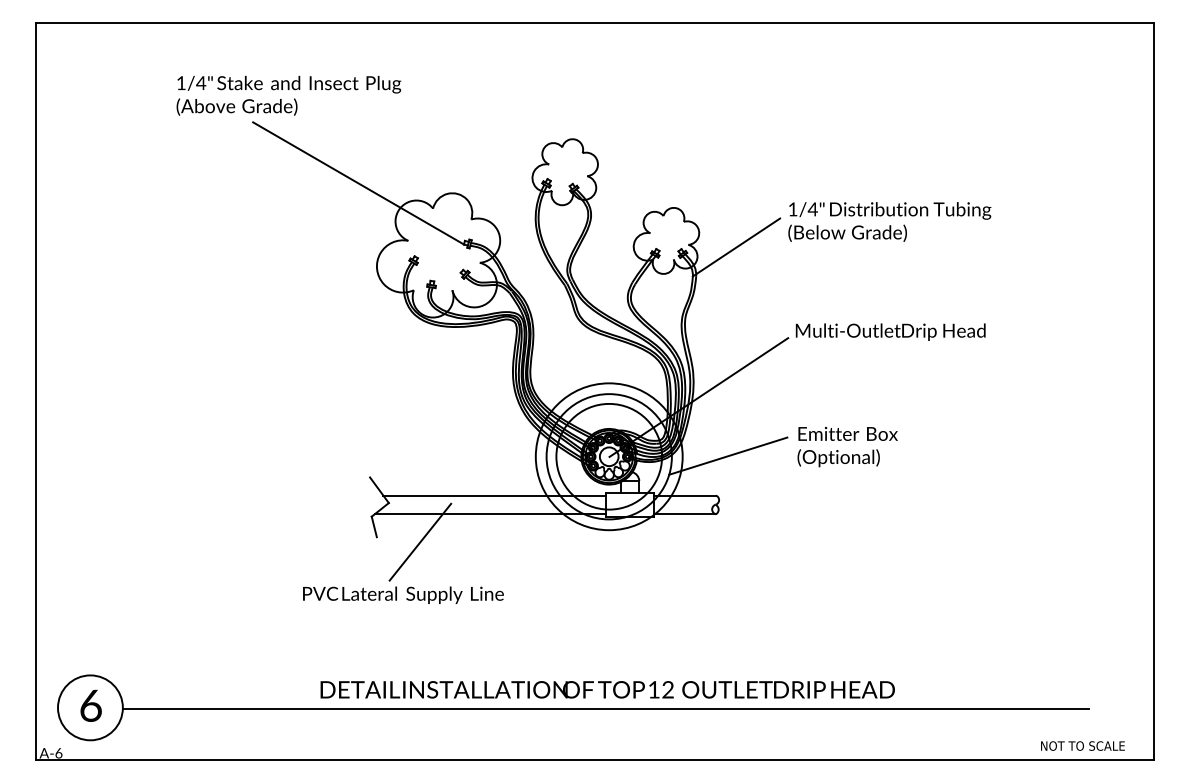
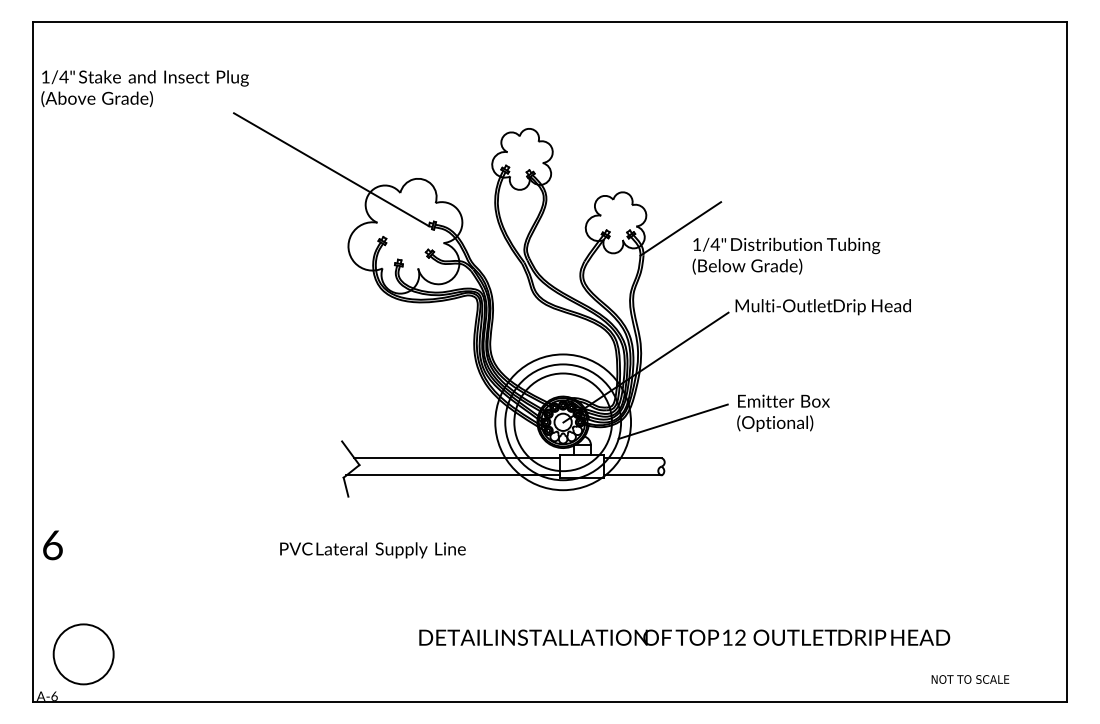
text: (288, 95) -> (144, 88), moved
text: (889, 221) -> (786, 255), moved
line: (420, 541) -> (388, 500), removed
text: (607, 689) -> (684, 637), moved
text: (90, 705) -> (52, 544), moved
line: (605, 709) -> (559, 655), removed
text: (1082, 745) -> (970, 679), moved

